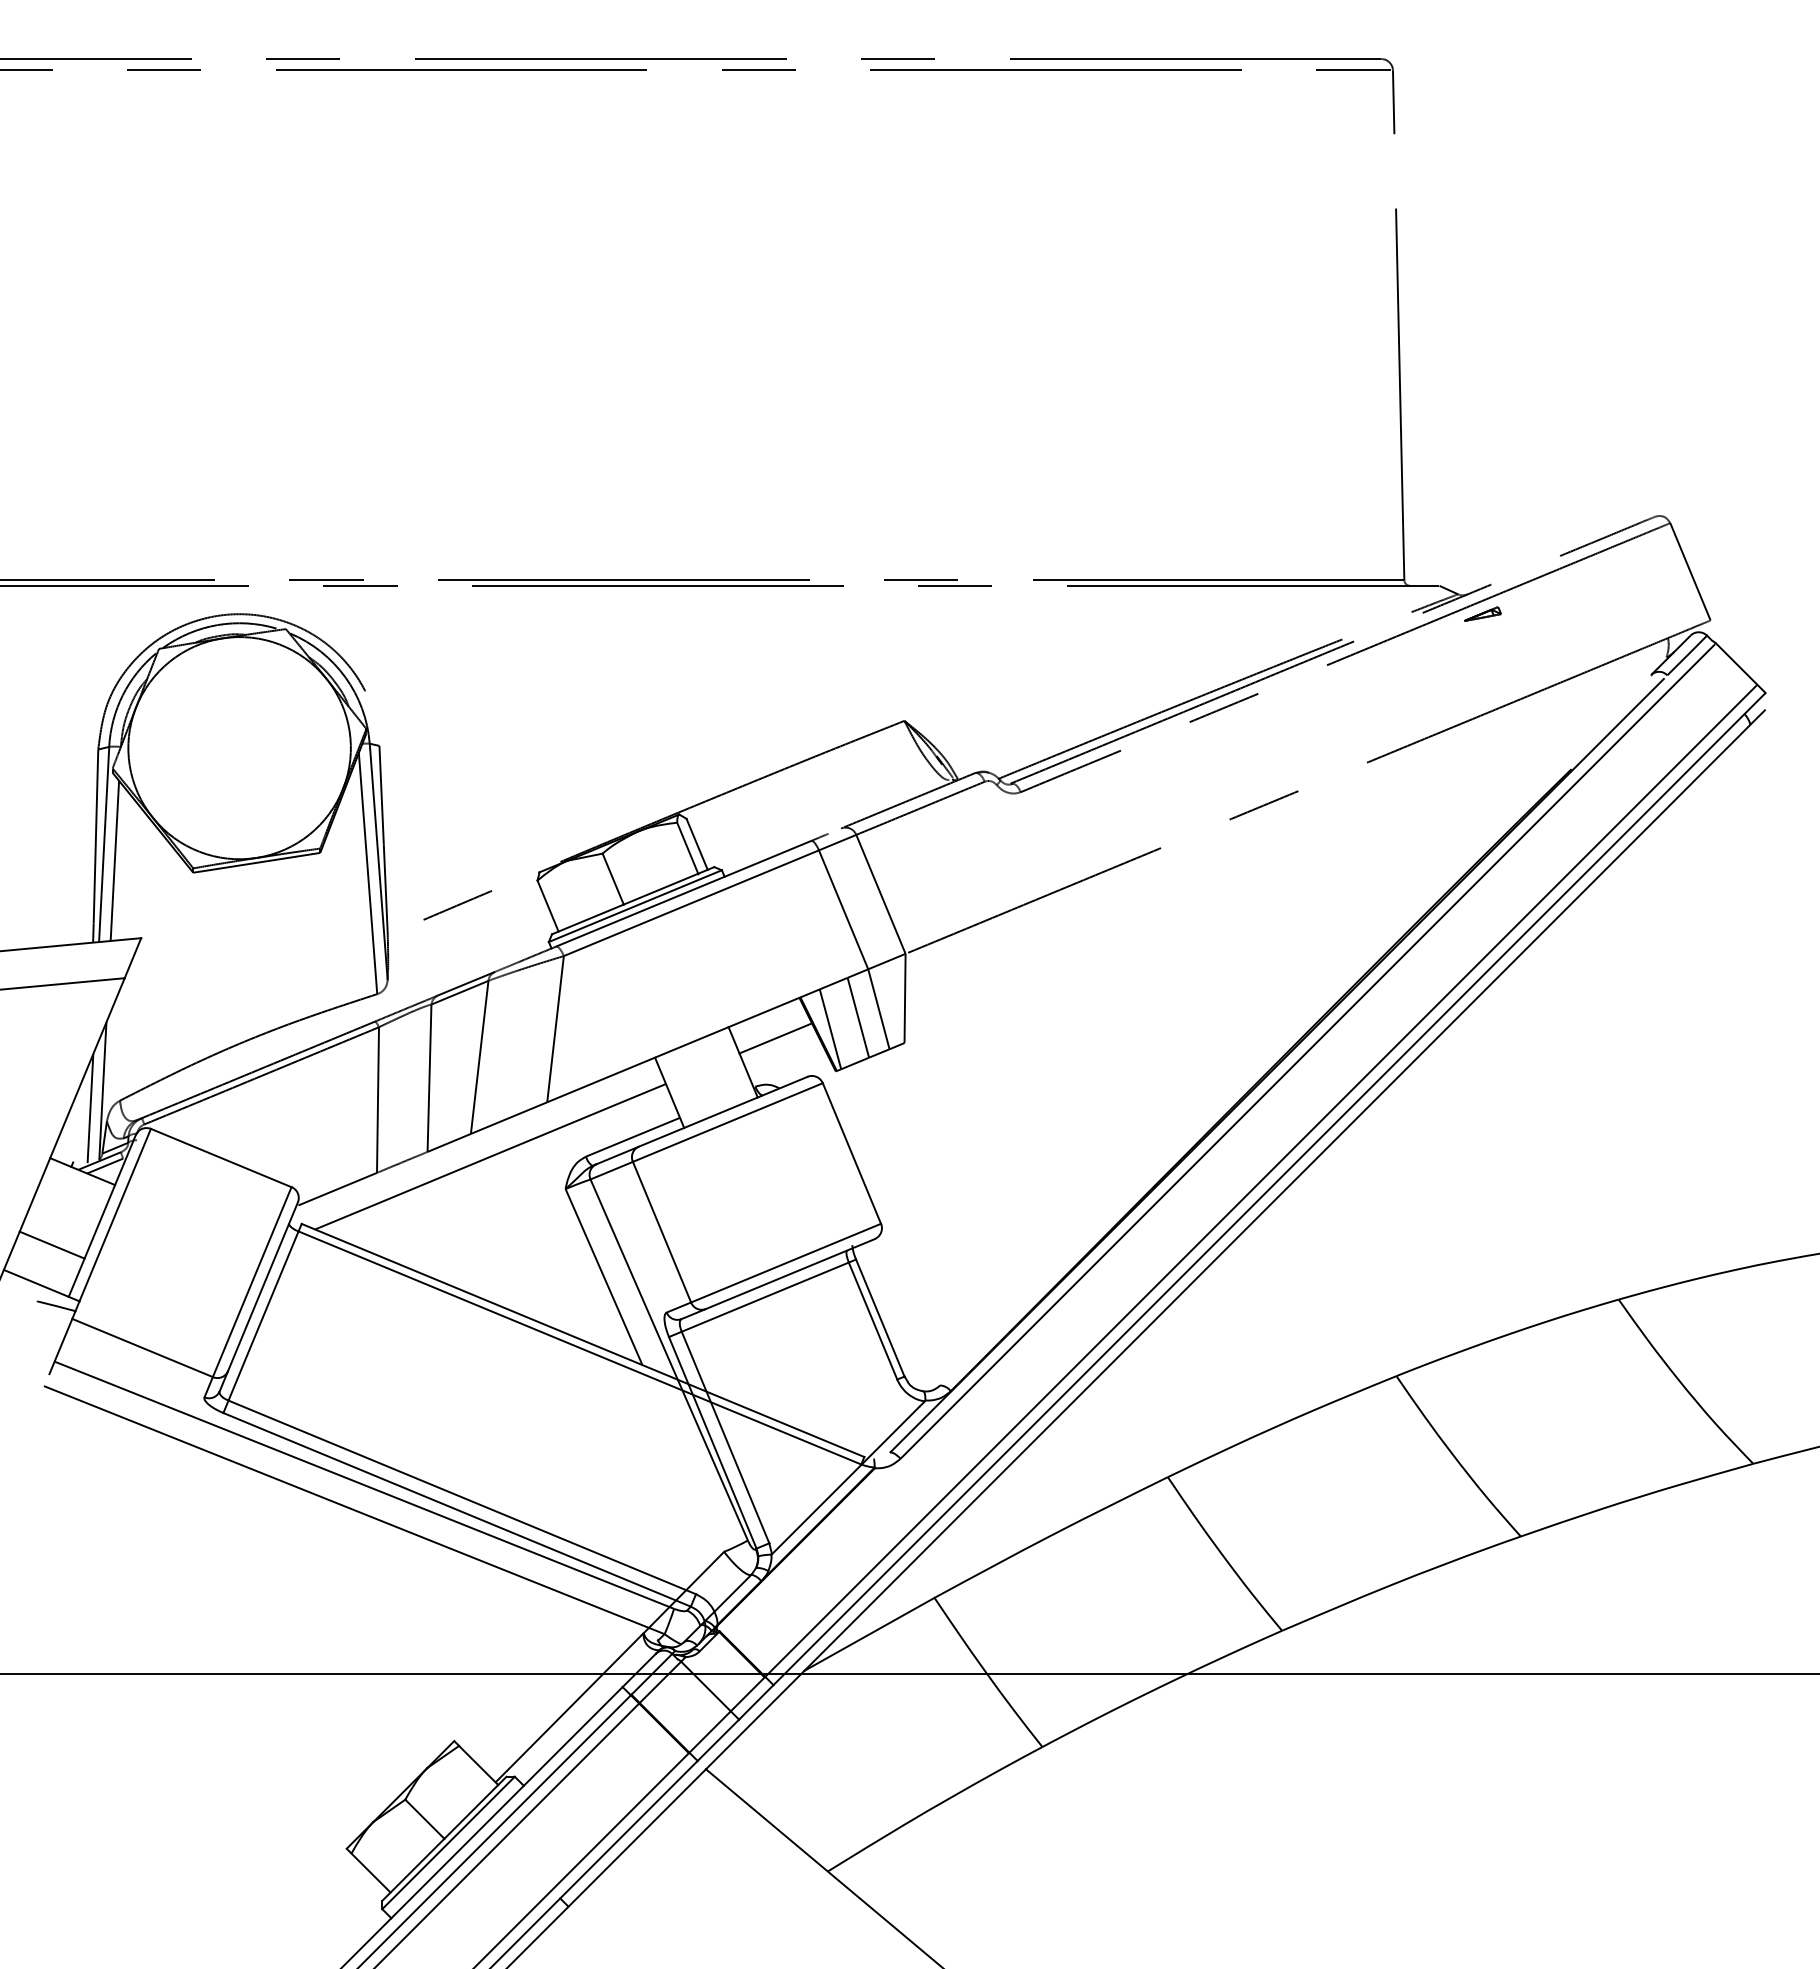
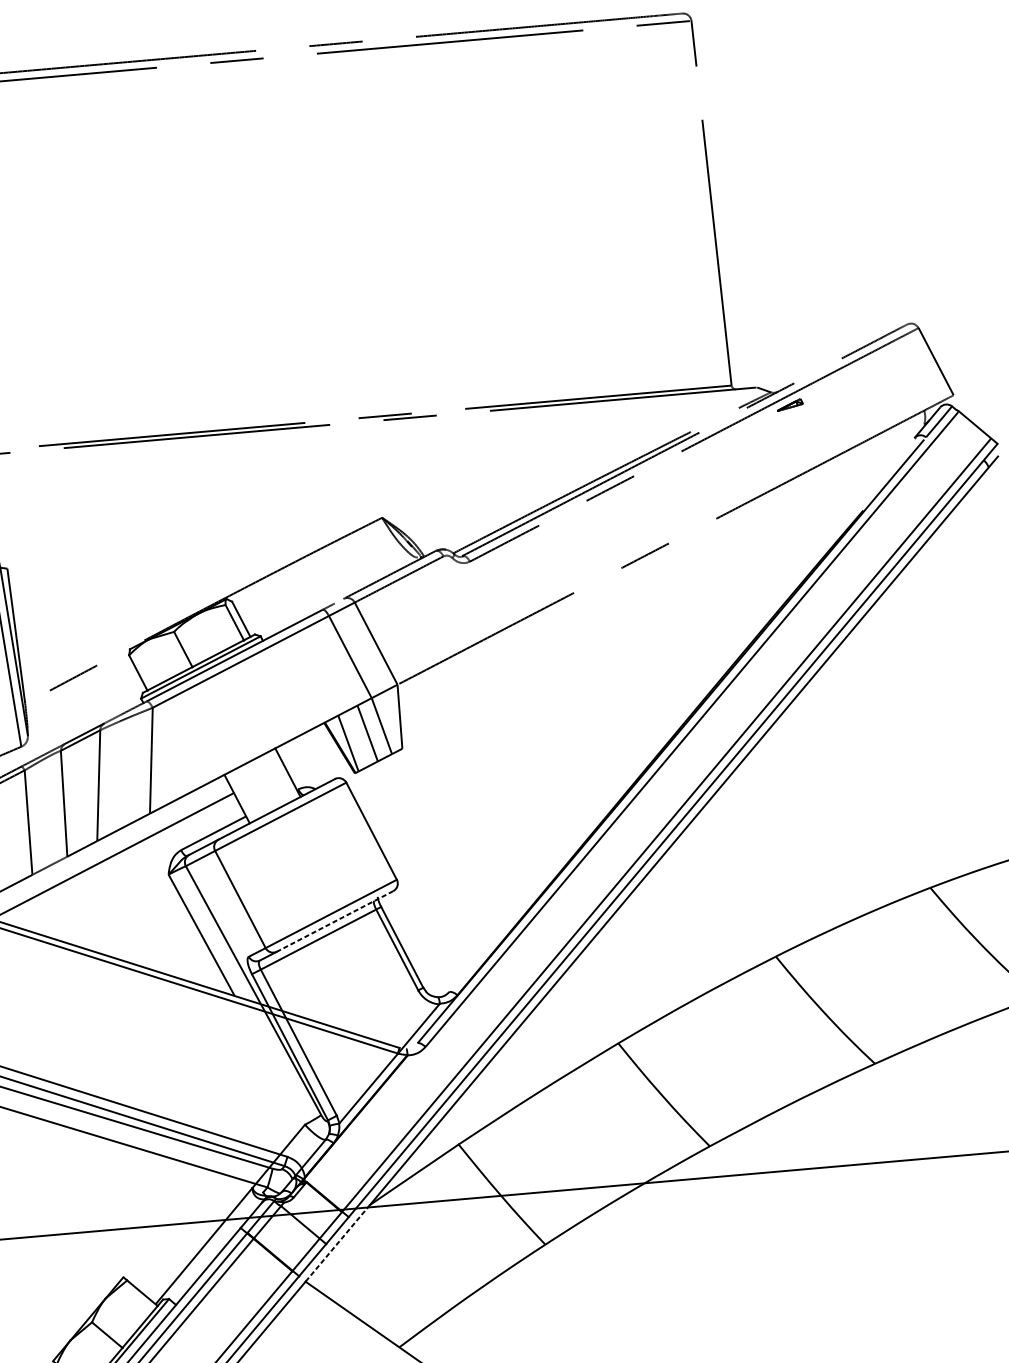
line: (775, 1038) -> (309, 753), removed
line: (789, 1274) -> (334, 921), solid -> dashed
line: (755, 1720) -> (338, 1243), solid -> dashed

